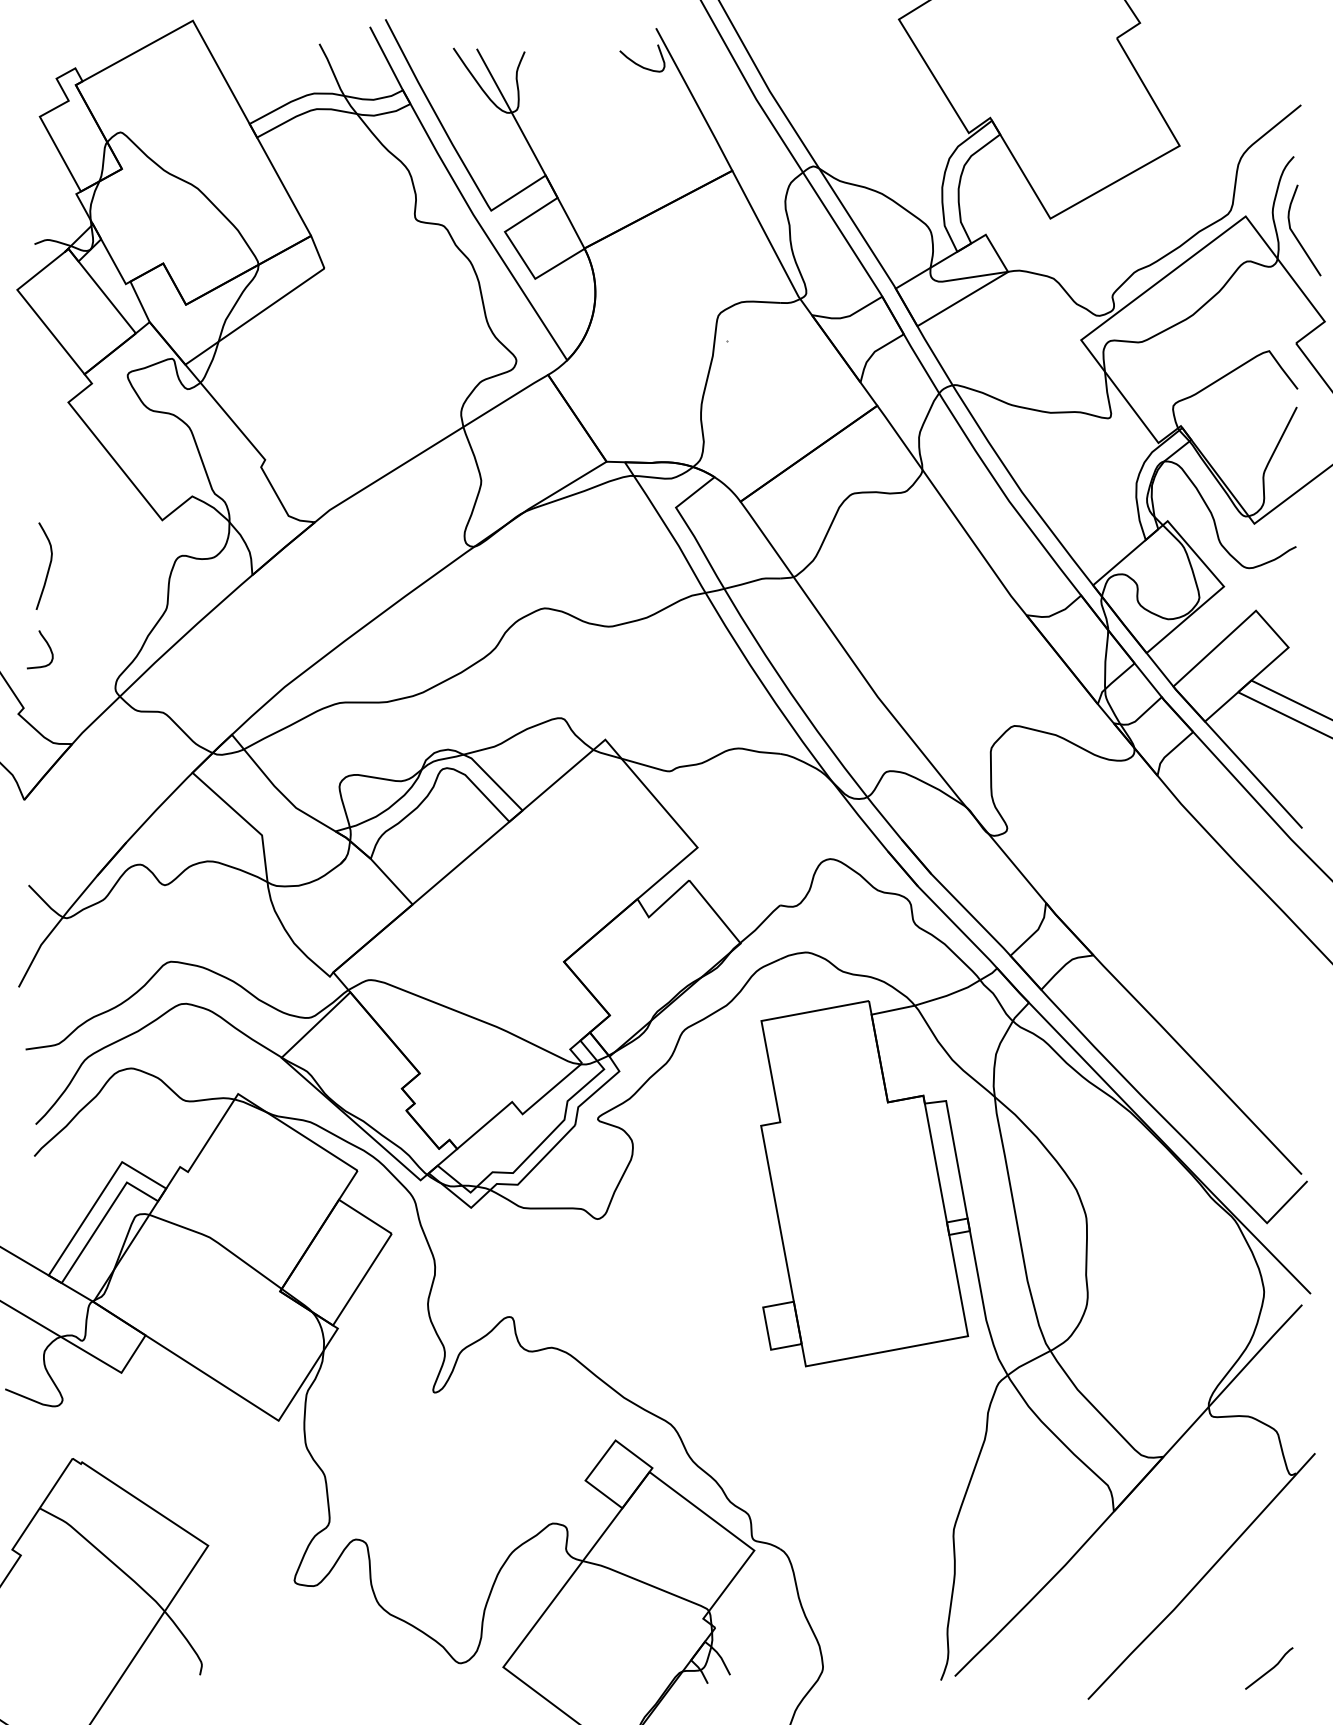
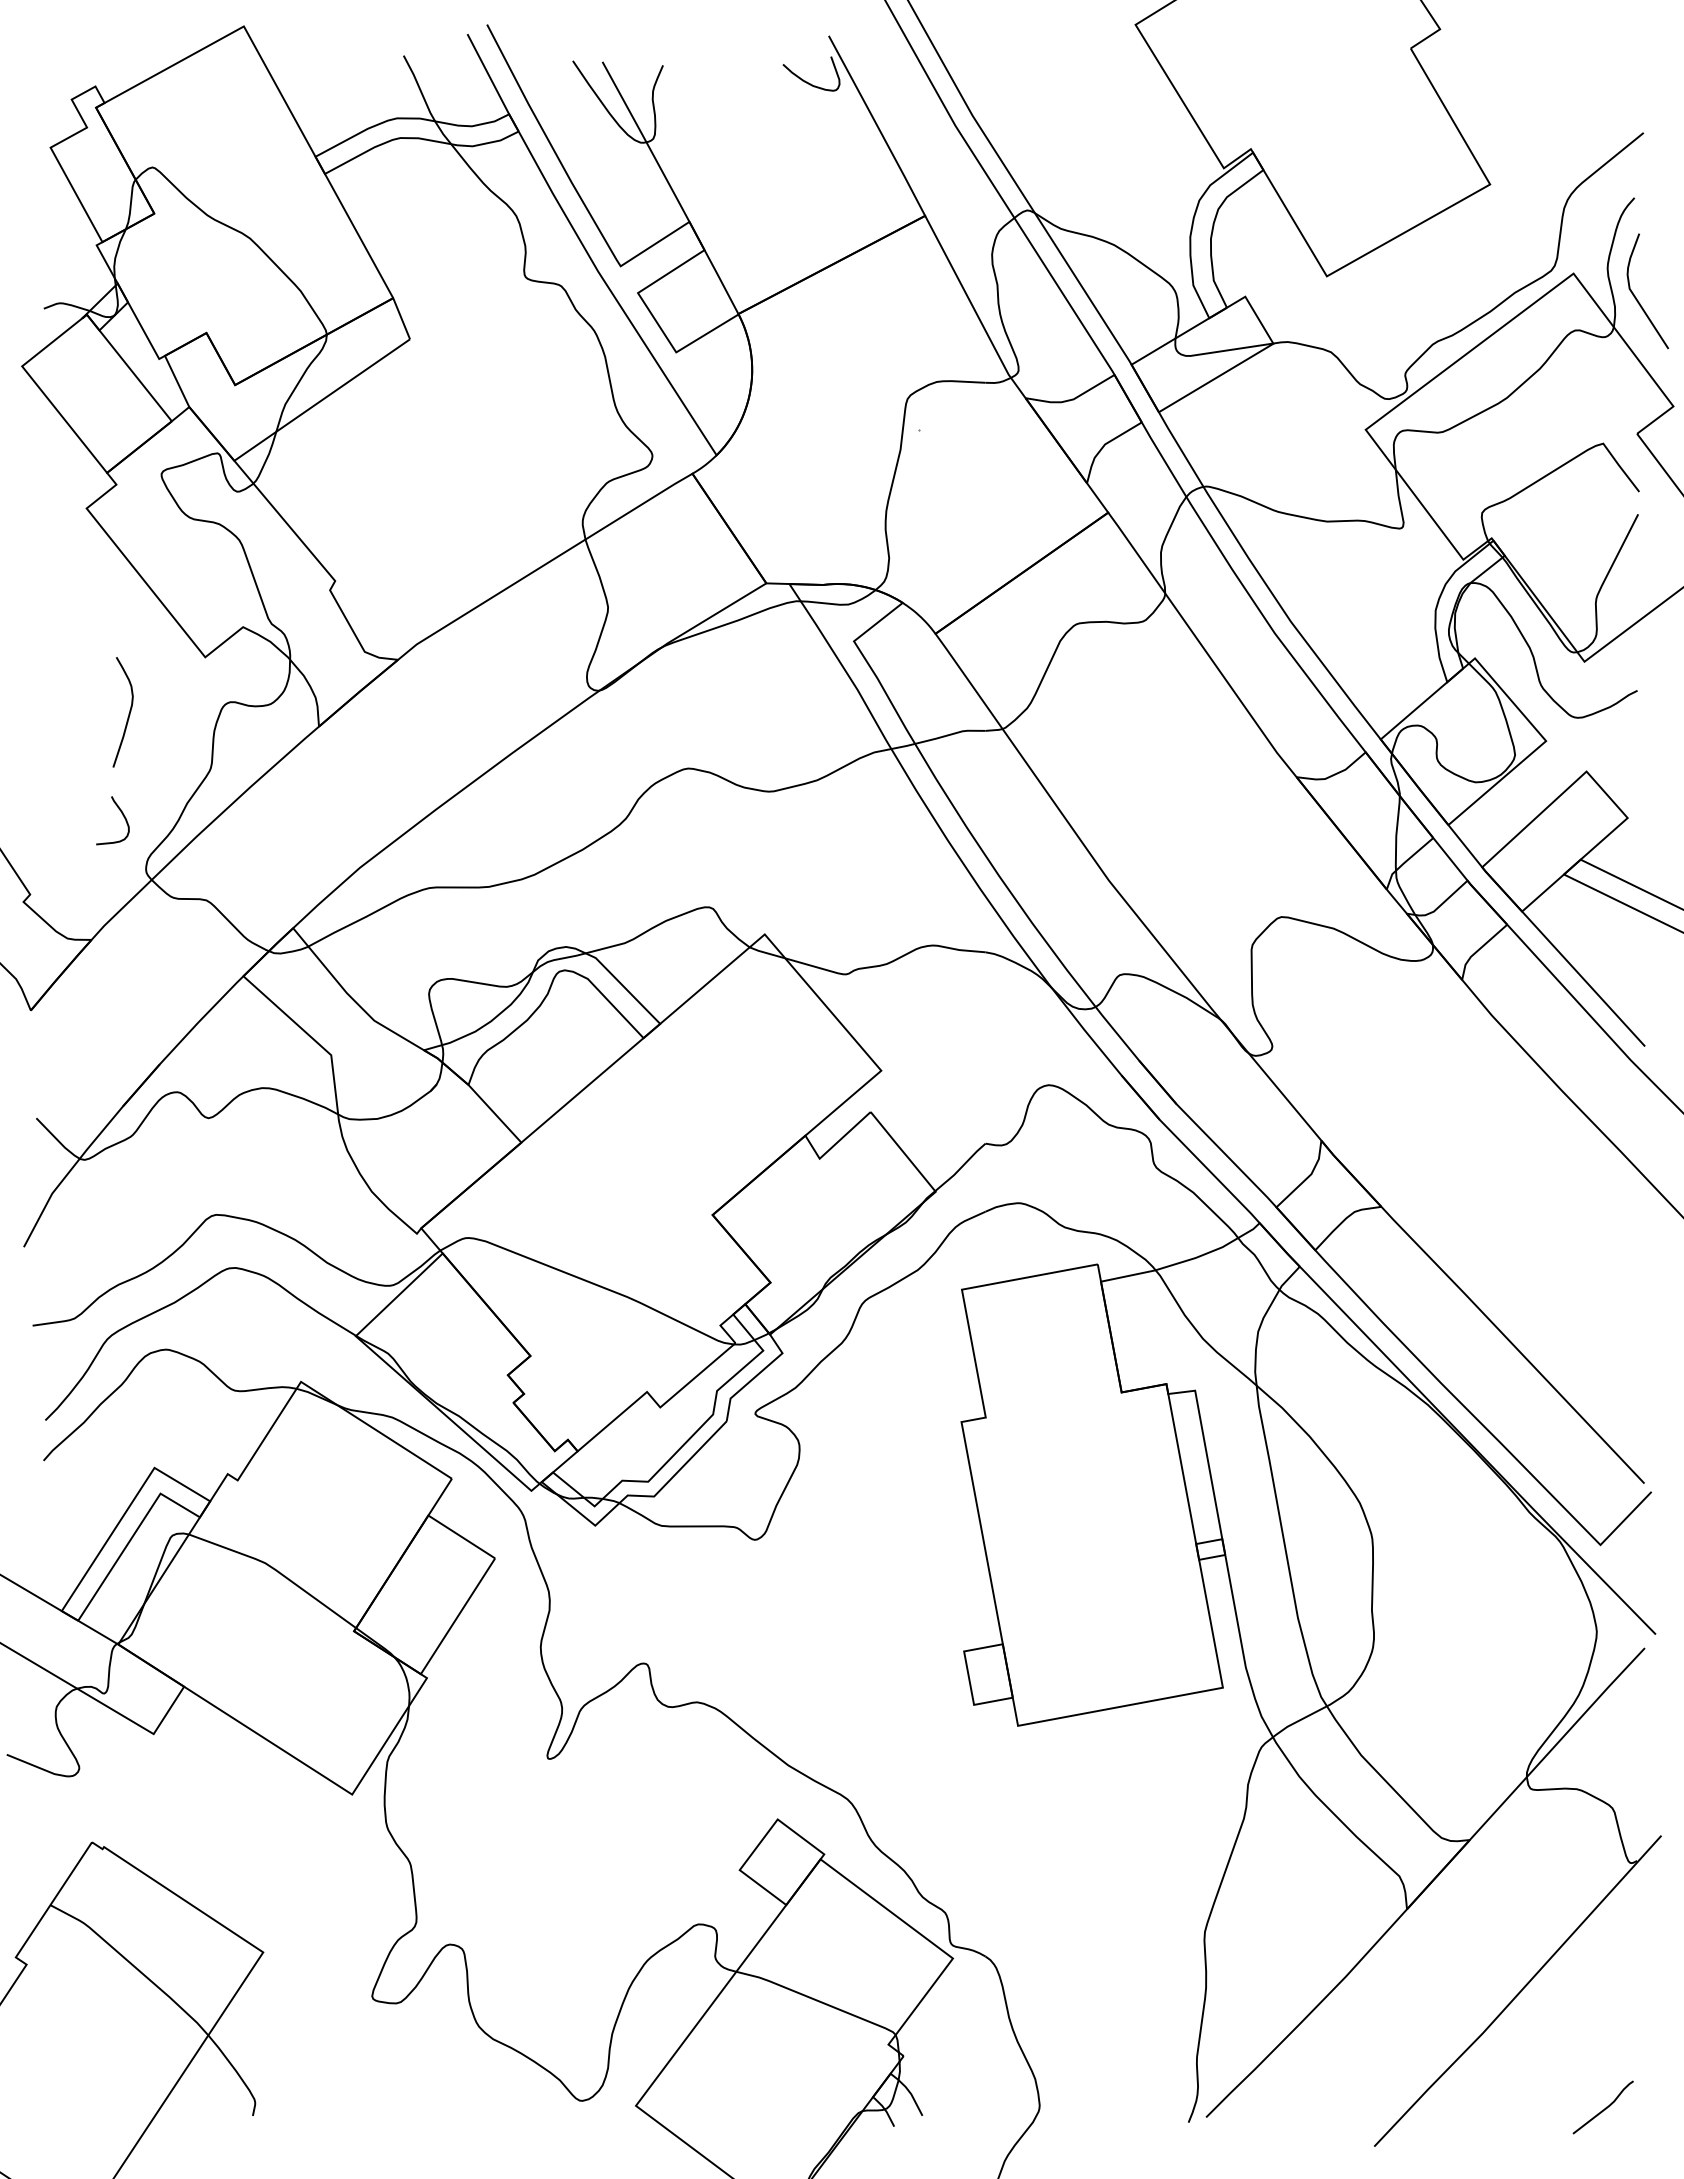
curve: (48, 567) -> (128, 713), moved
curve: (47, 645) -> (122, 815), moved

